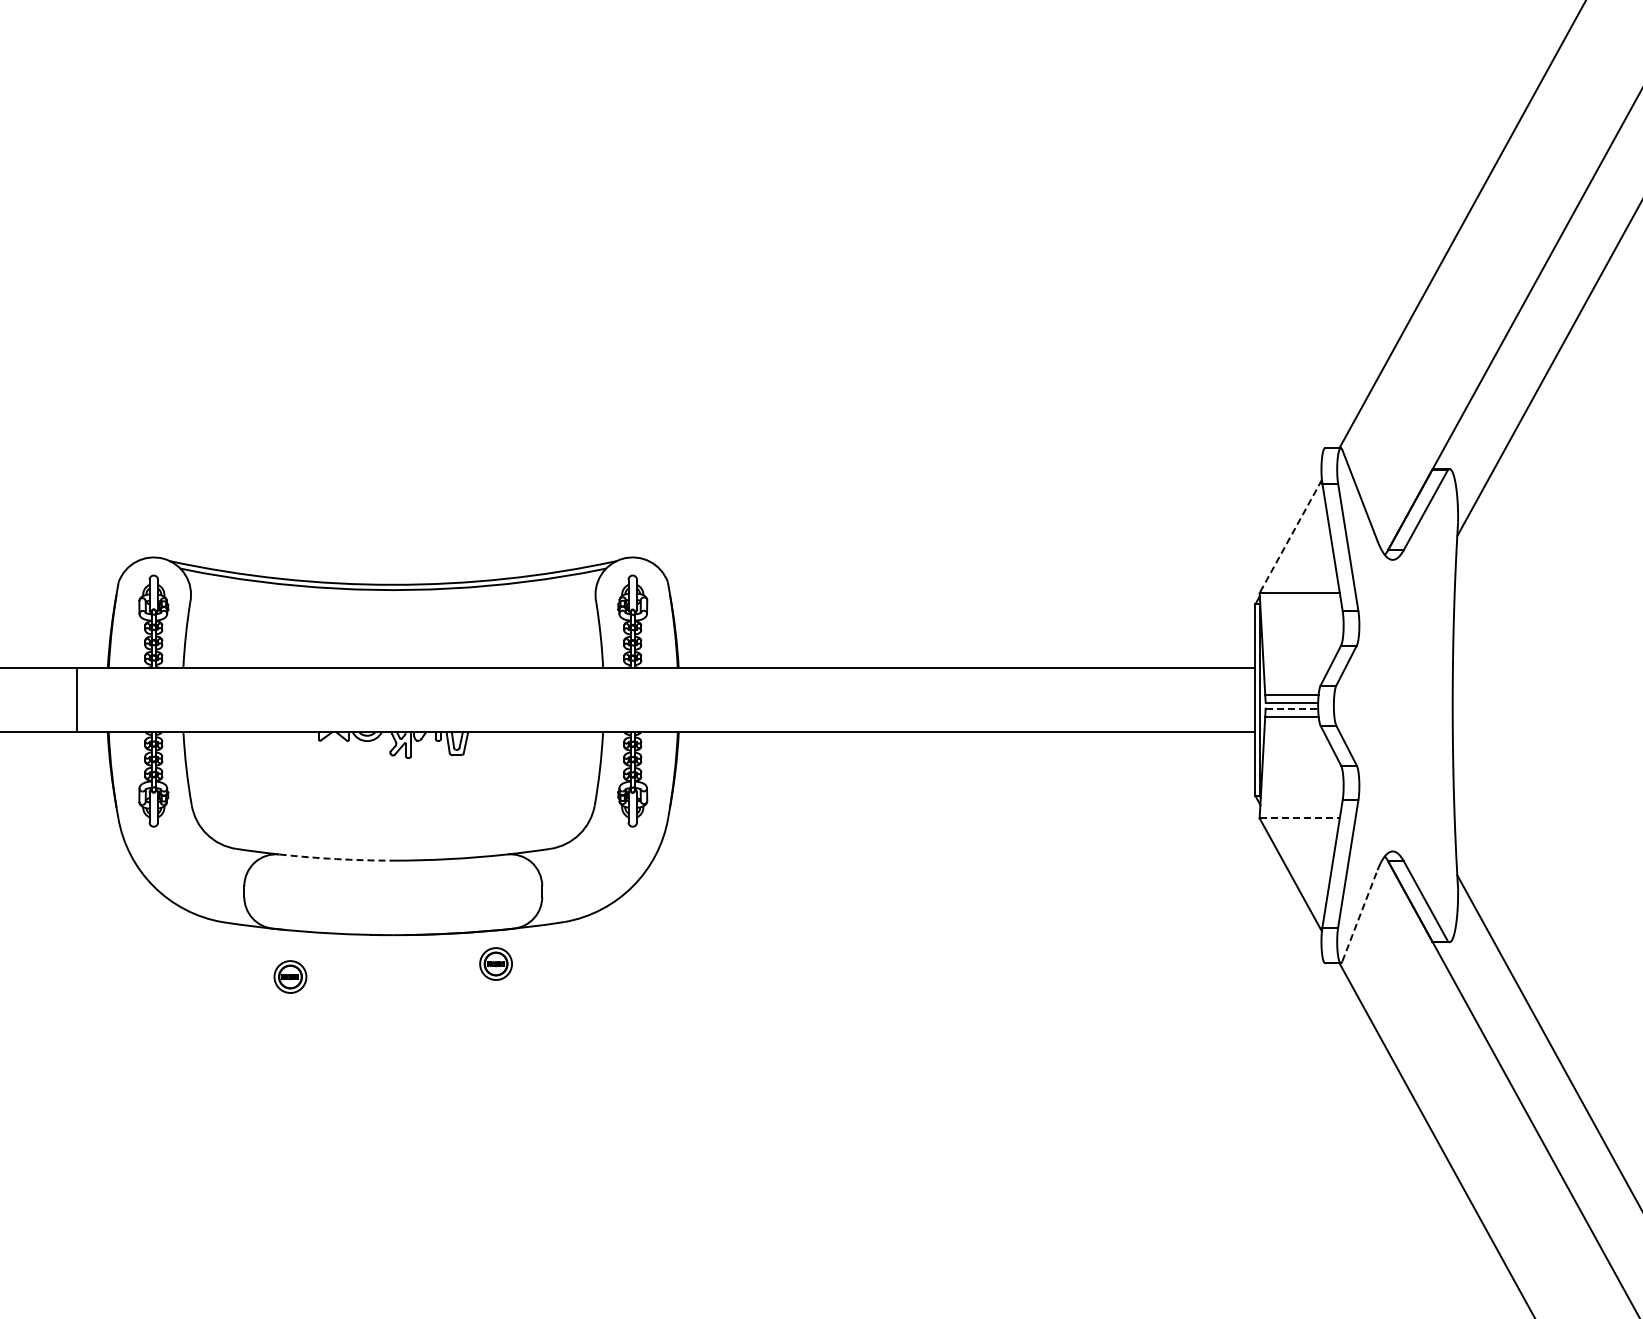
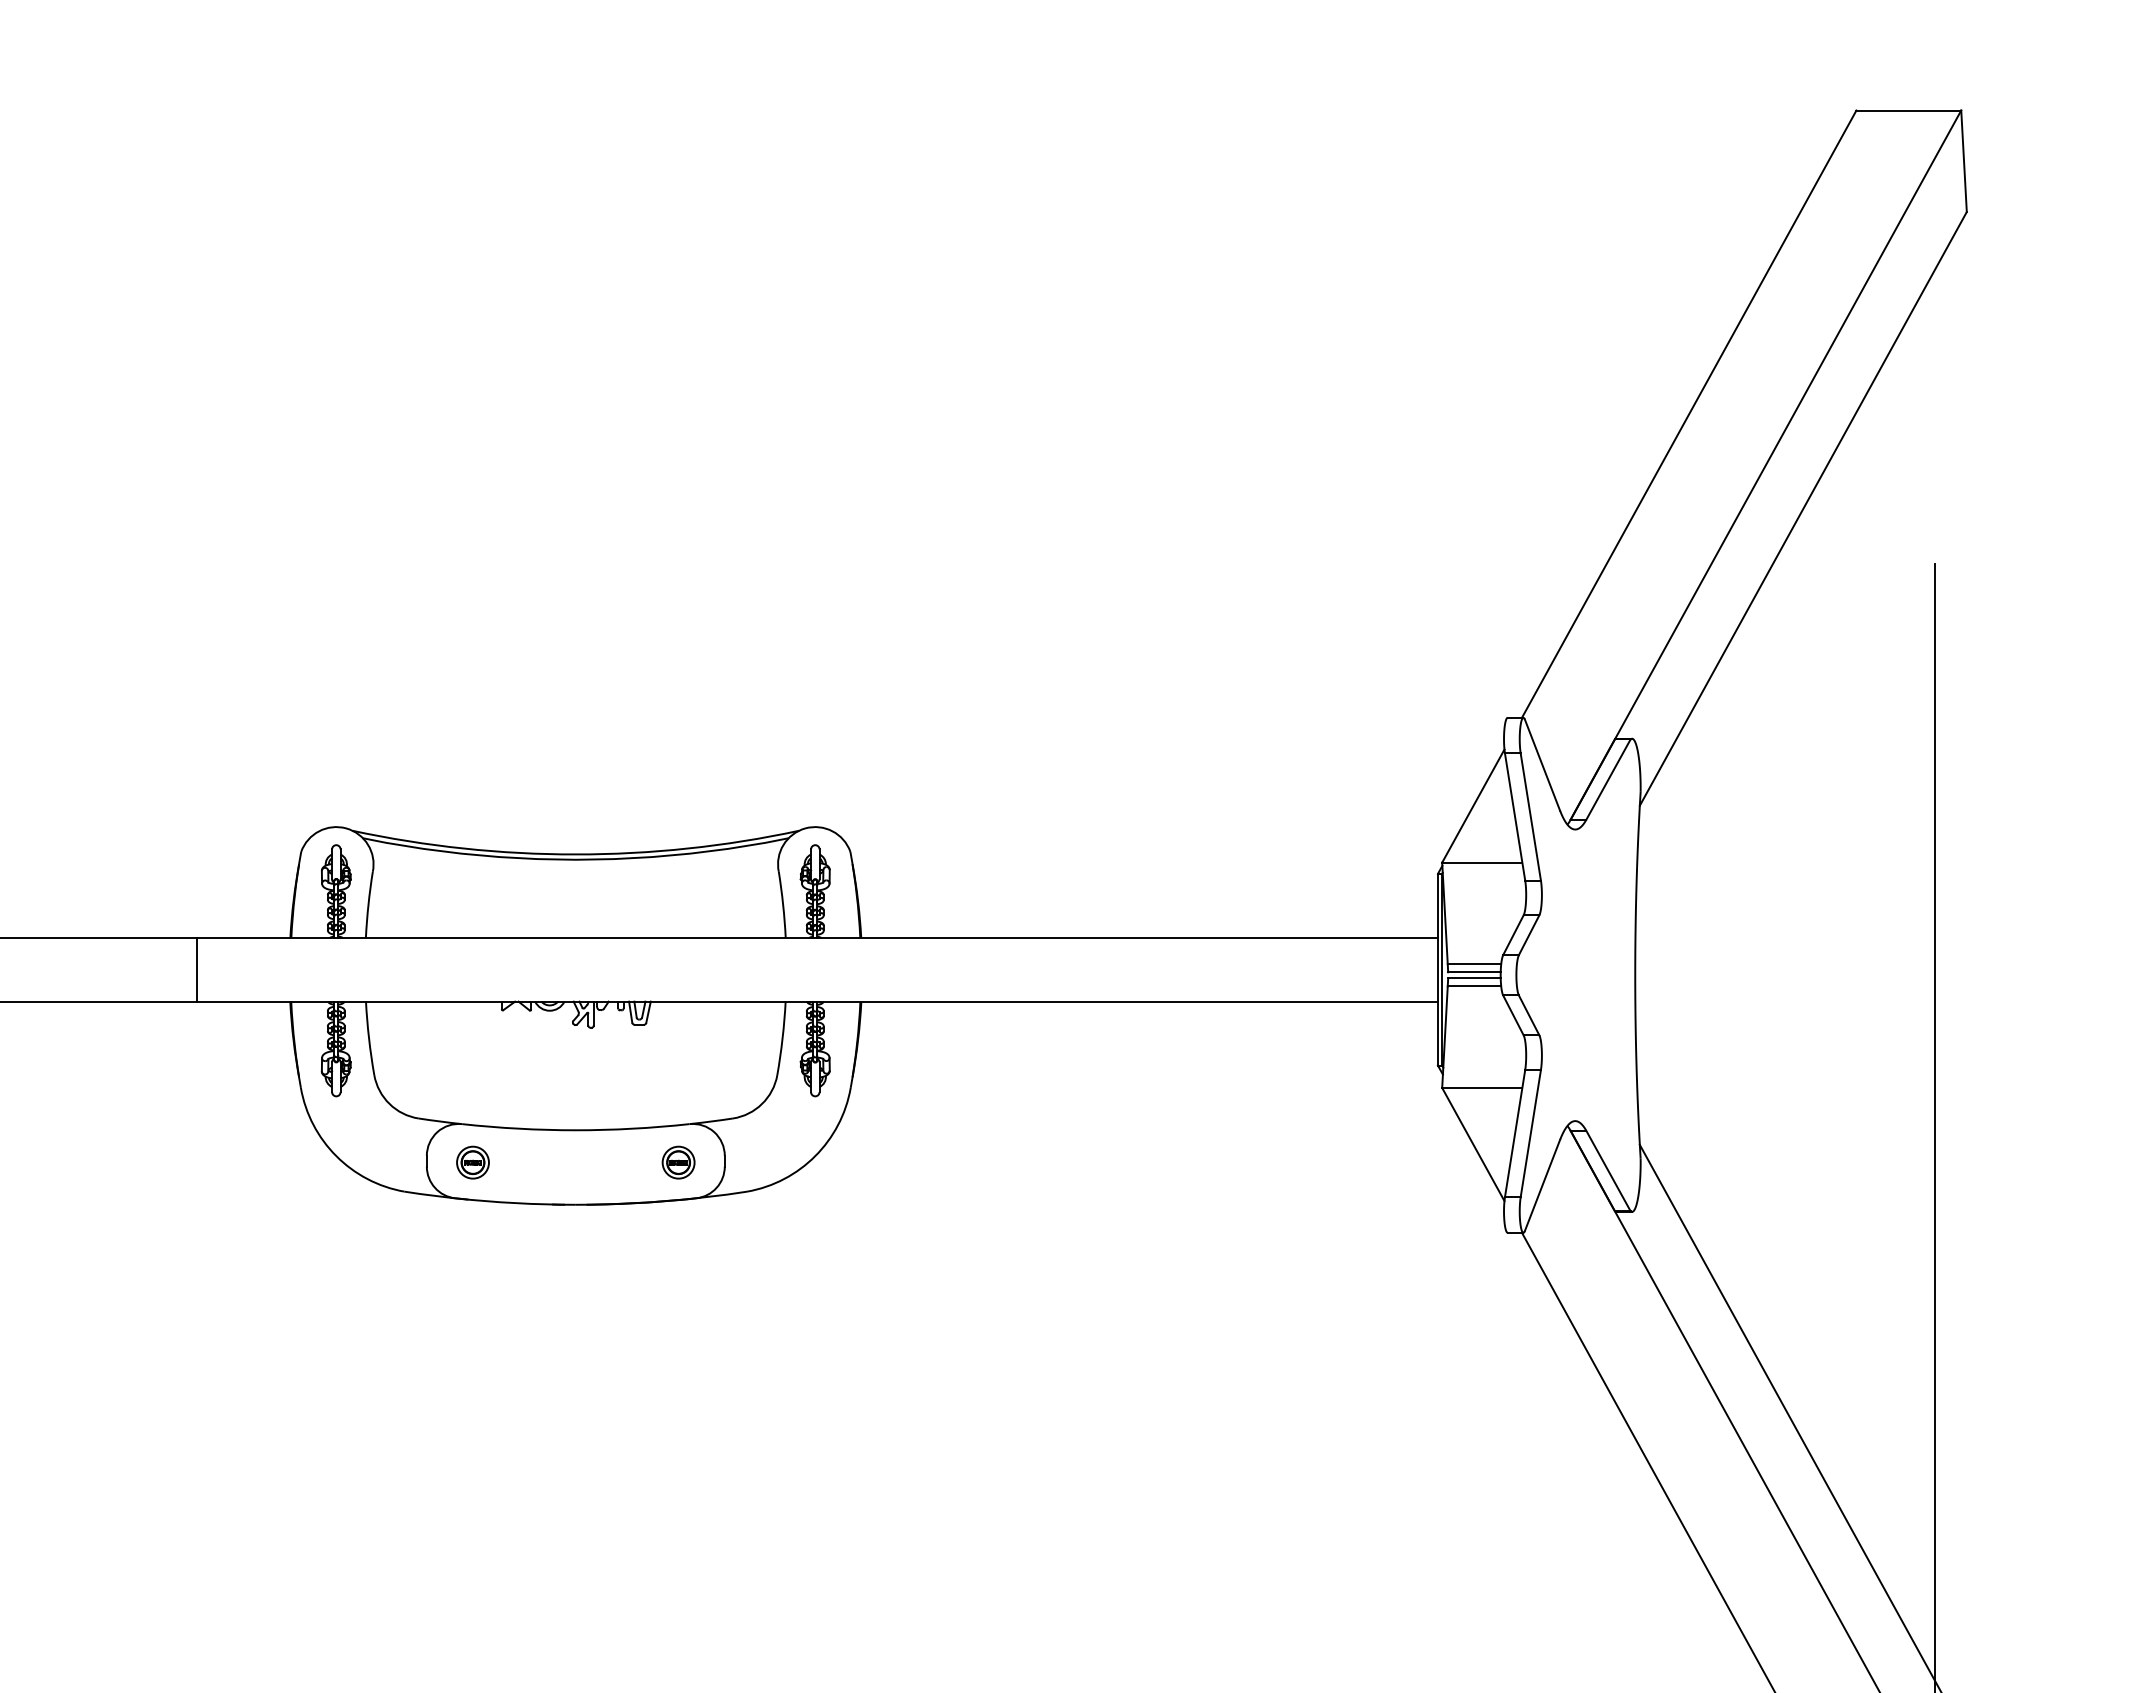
line: (1290, 536) -> (1473, 806), dashed -> solid
line: (76, 699) -> (197, 969), moved
line: (1291, 708) -> (1474, 978), dashed -> solid
line: (1299, 817) -> (1482, 1087), dashed -> solid
arc: (336, 858) -> (519, 1128), dashed -> solid
line: (1359, 915) -> (1542, 1185), dashed -> solid
part: (495, 963) -> (678, 1162), moved
part: (289, 976) -> (472, 1162), moved

